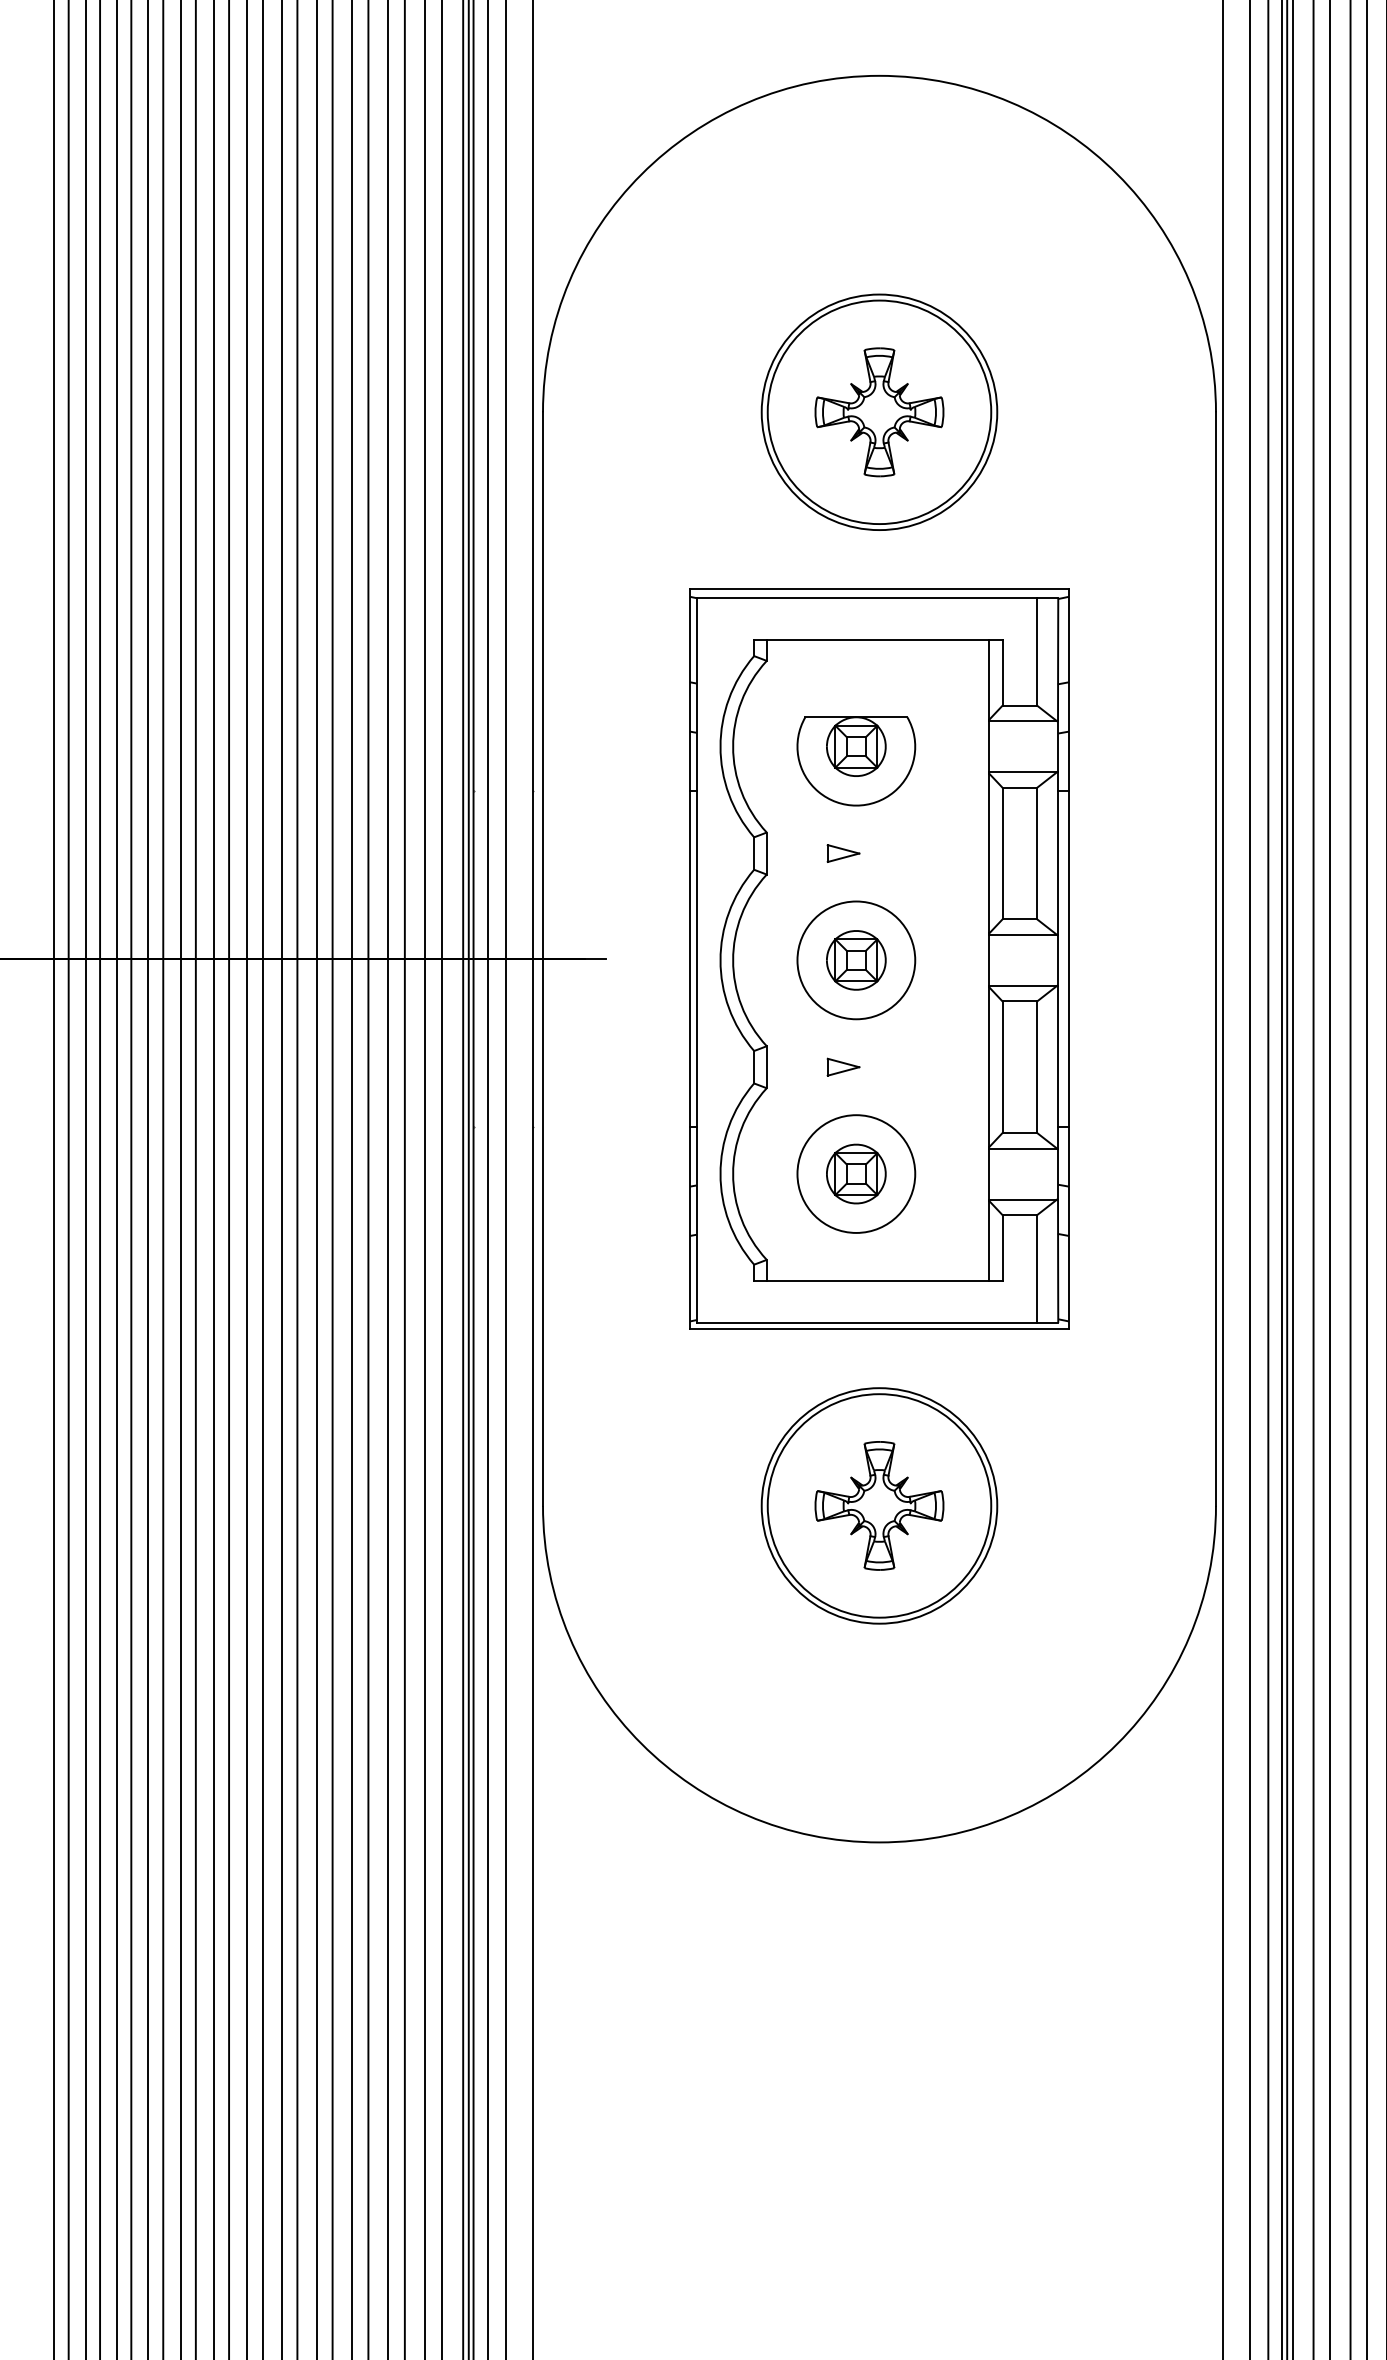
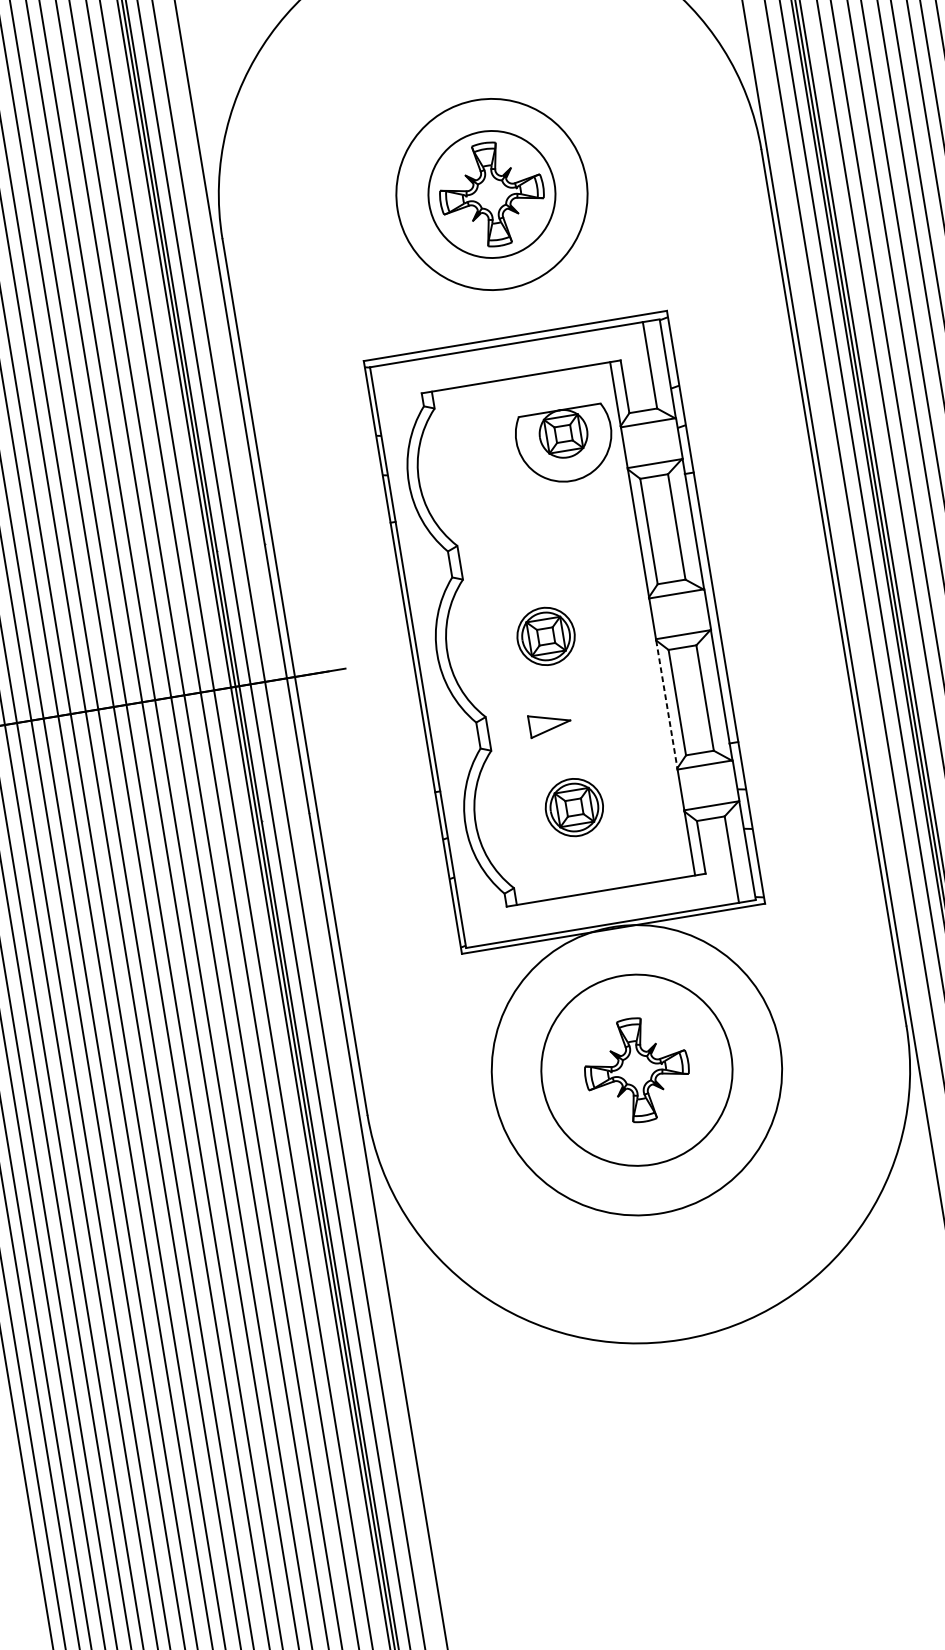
circle: (879, 412) -> (492, 194), size x0.7
part: (856, 761) -> (565, 445), moved
part: (843, 853) -> (521, 552), removed
circle: (856, 960) -> (546, 636), size x0.6
part: (843, 1066) -> (549, 723), size x1.6
line: (989, 1067) -> (666, 704), solid -> dashed
circle: (856, 1173) -> (574, 807), size x0.6
circle: (879, 1505) -> (636, 1069), size x1.6

